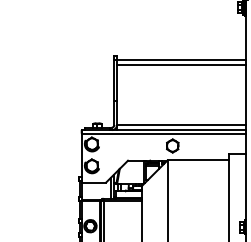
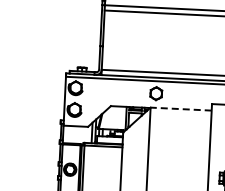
line: (198, 160) -> (181, 109), solid -> dashed

